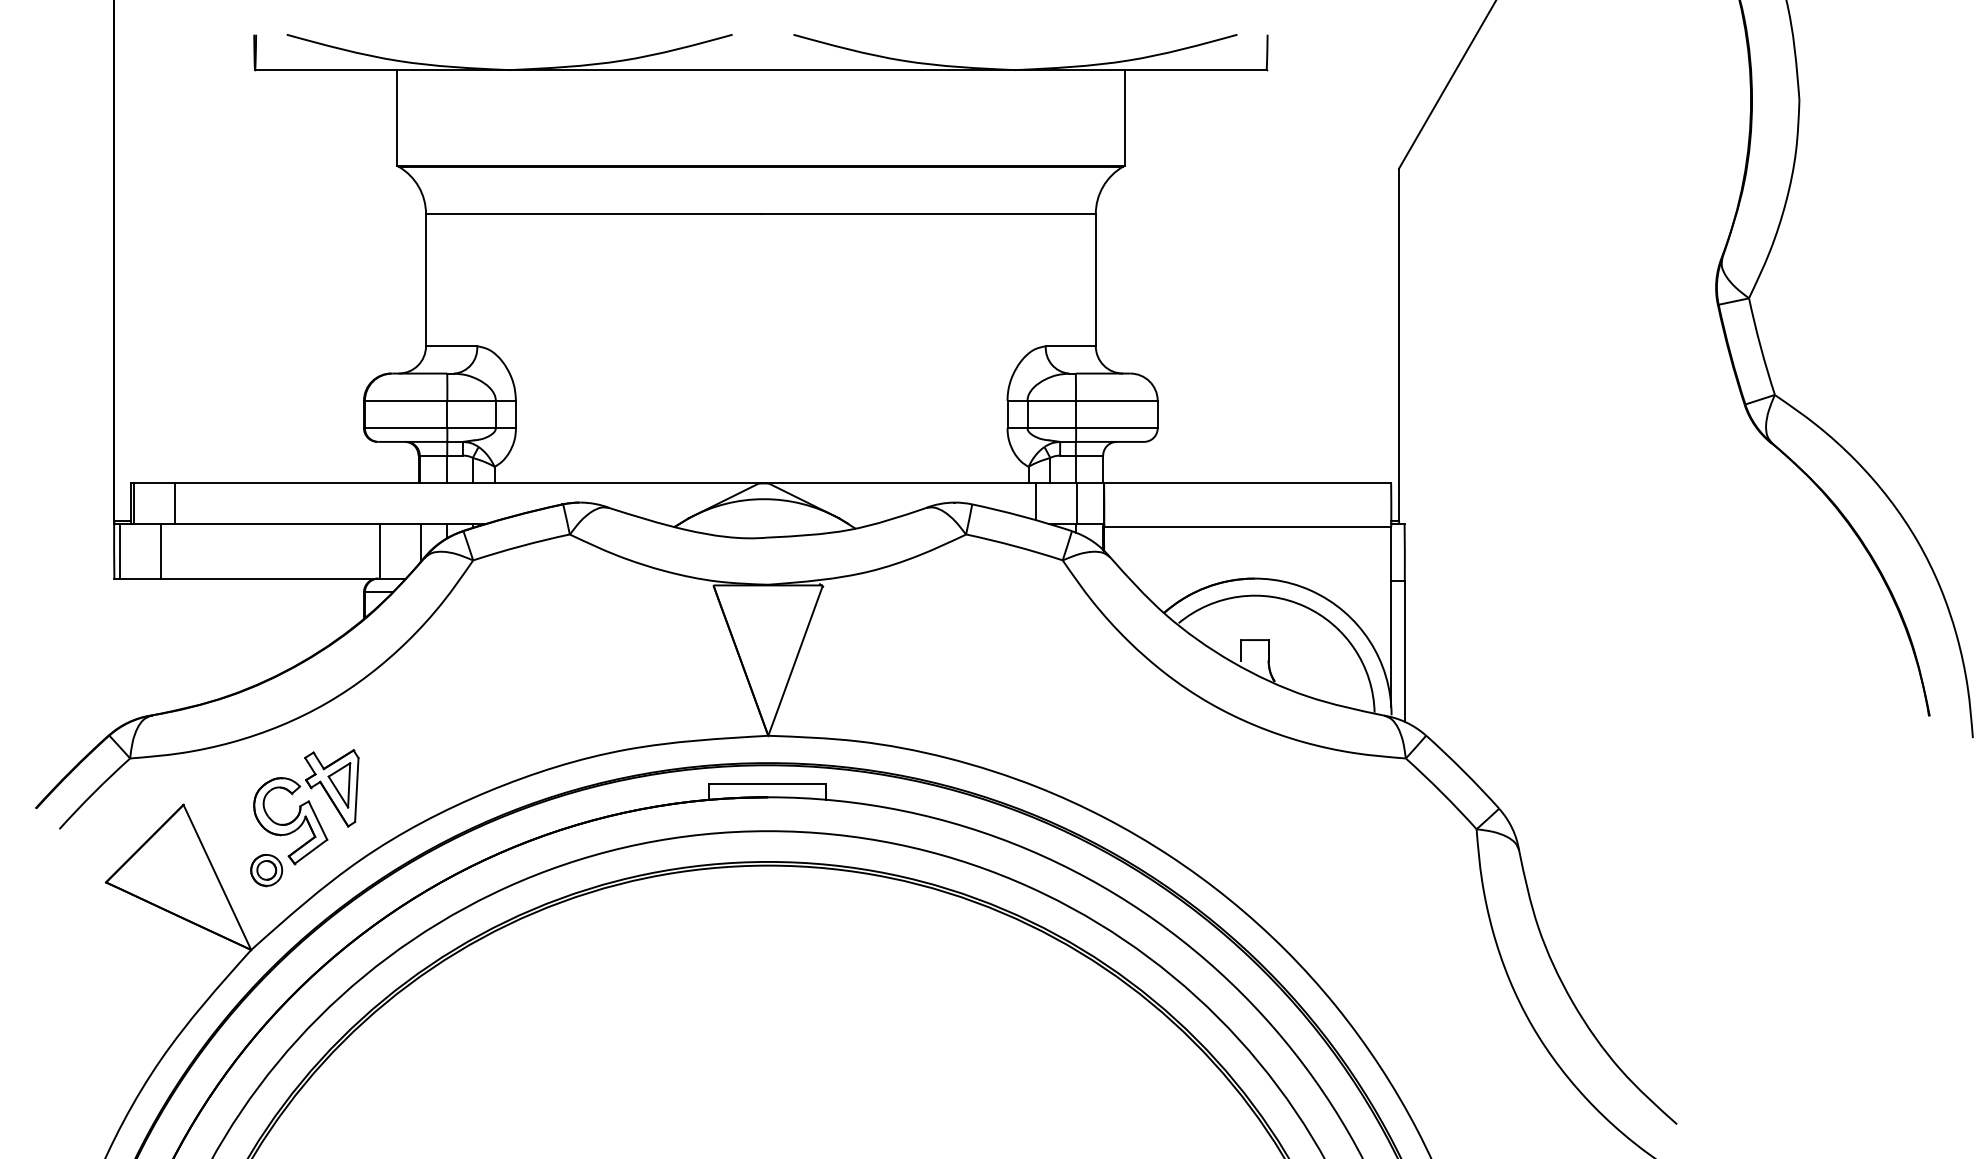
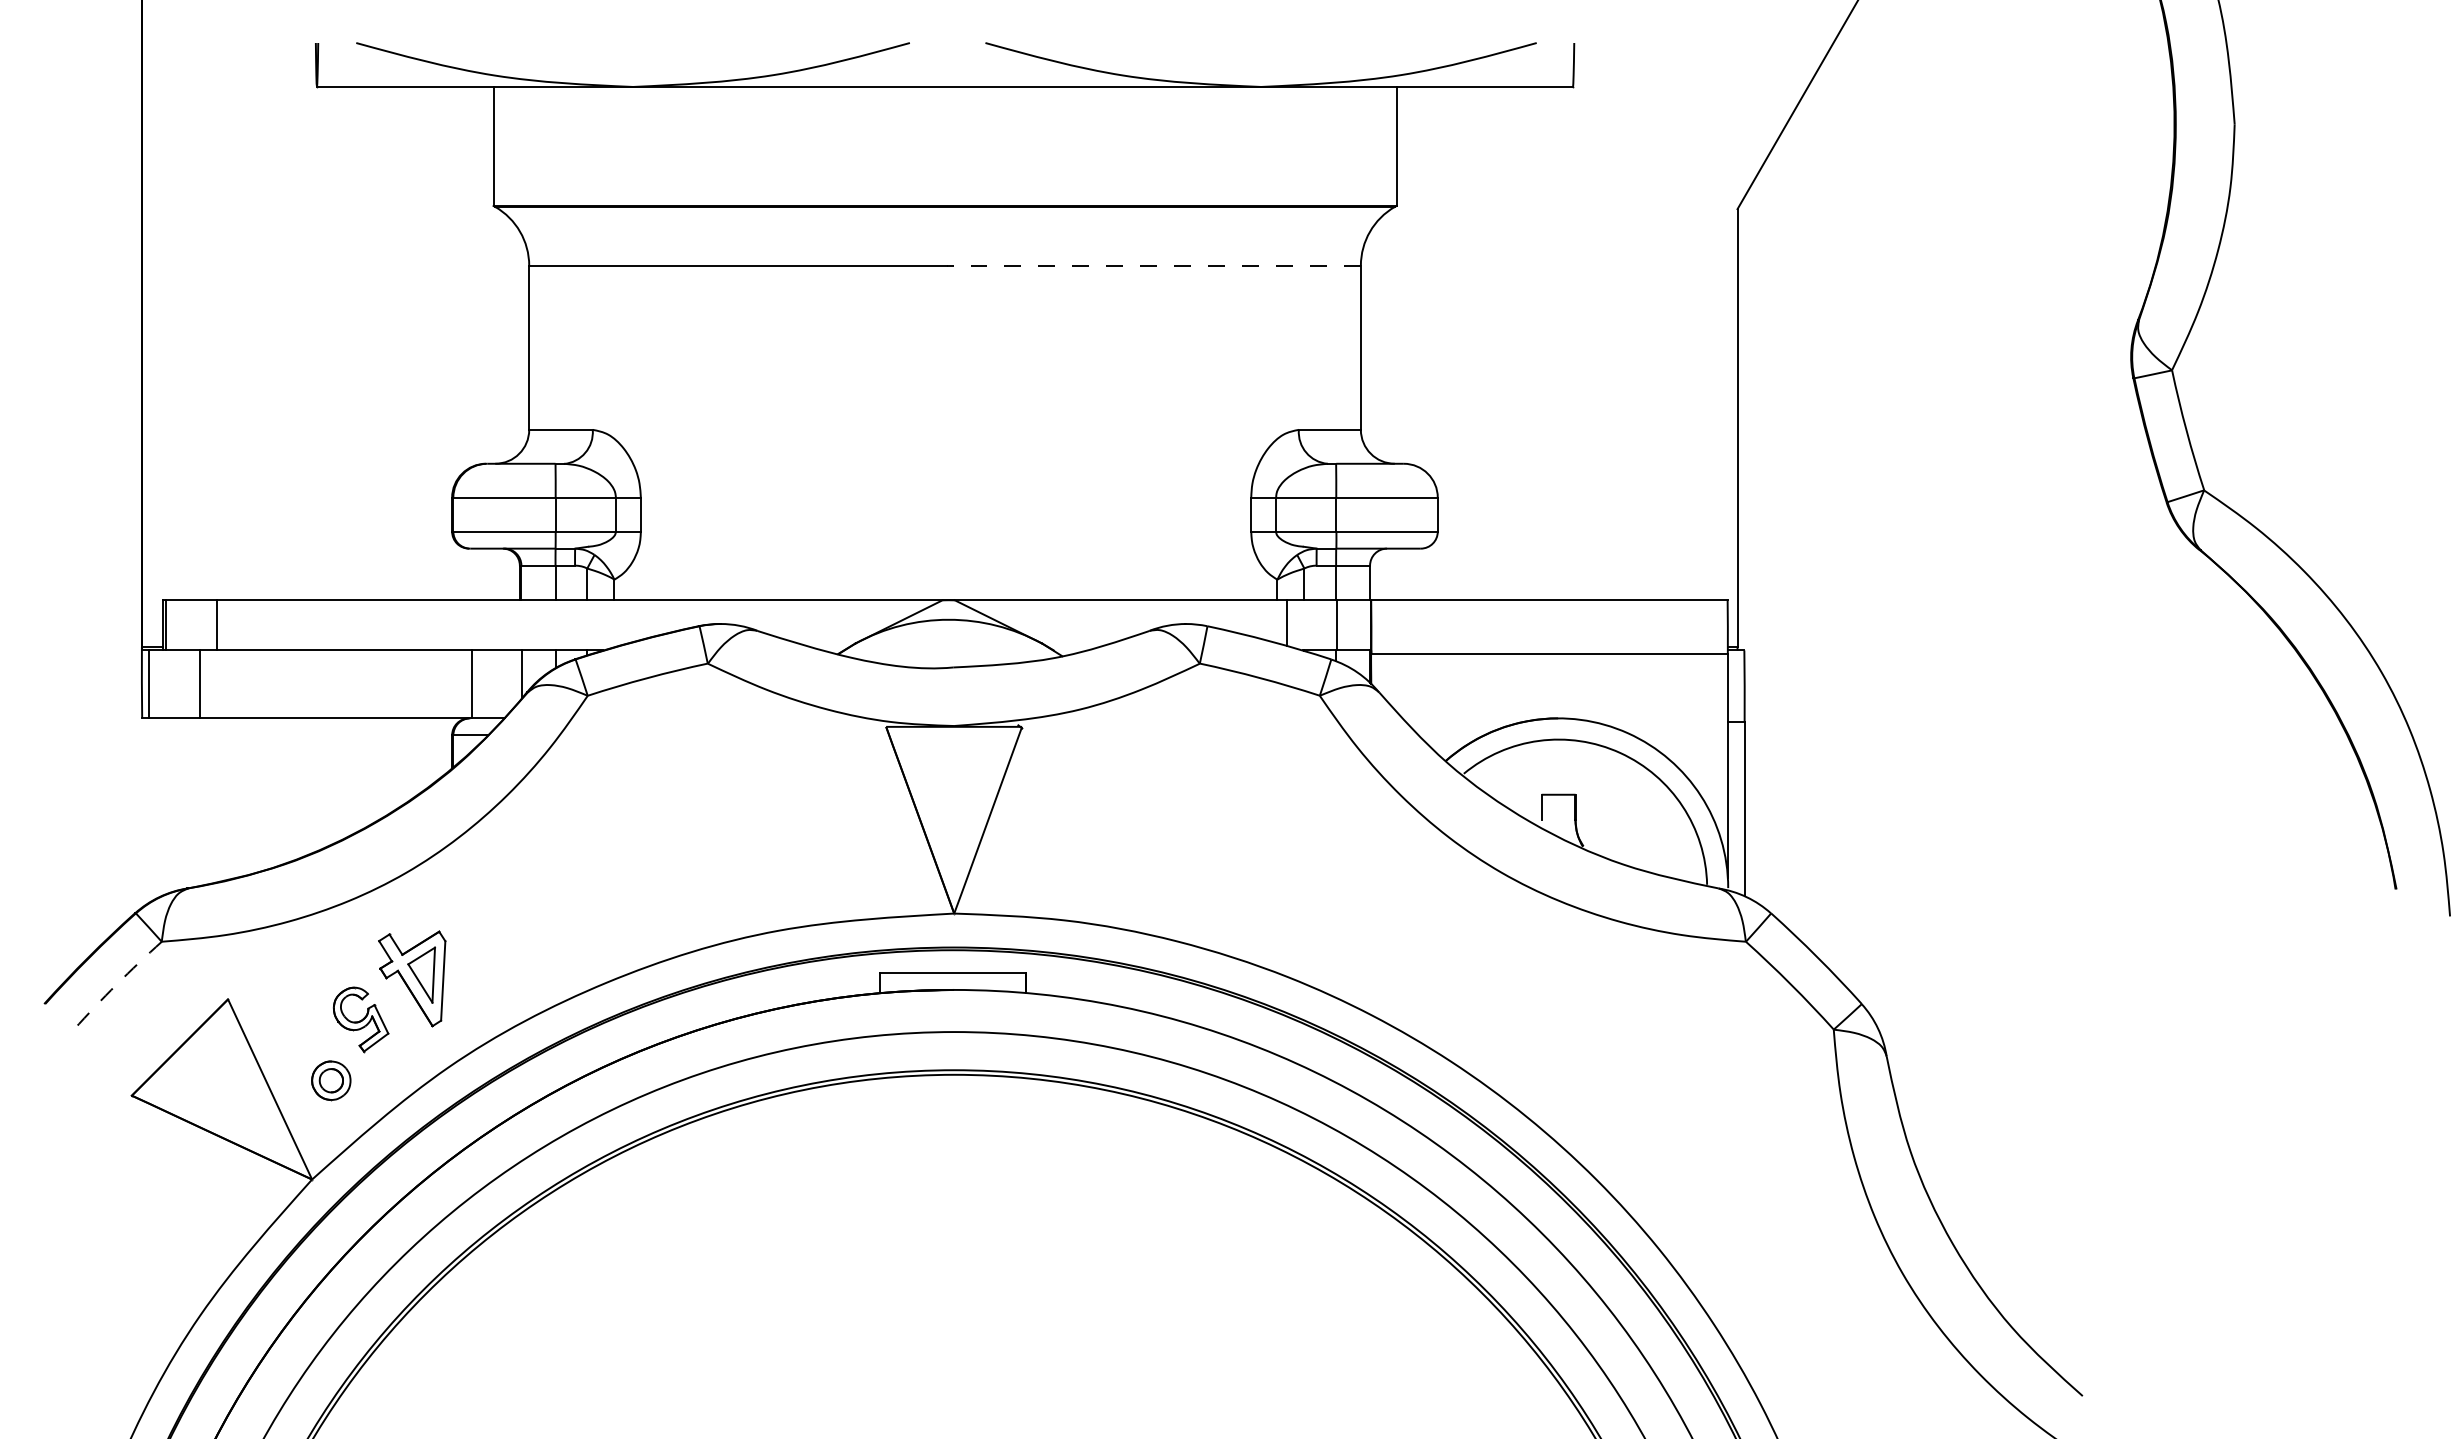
line: (928, 213) -> (1153, 265), solid -> dashed
arc: (93, 792) -> (116, 984), solid -> dashed
part: (290, 821) -> (360, 1019), size x0.6

